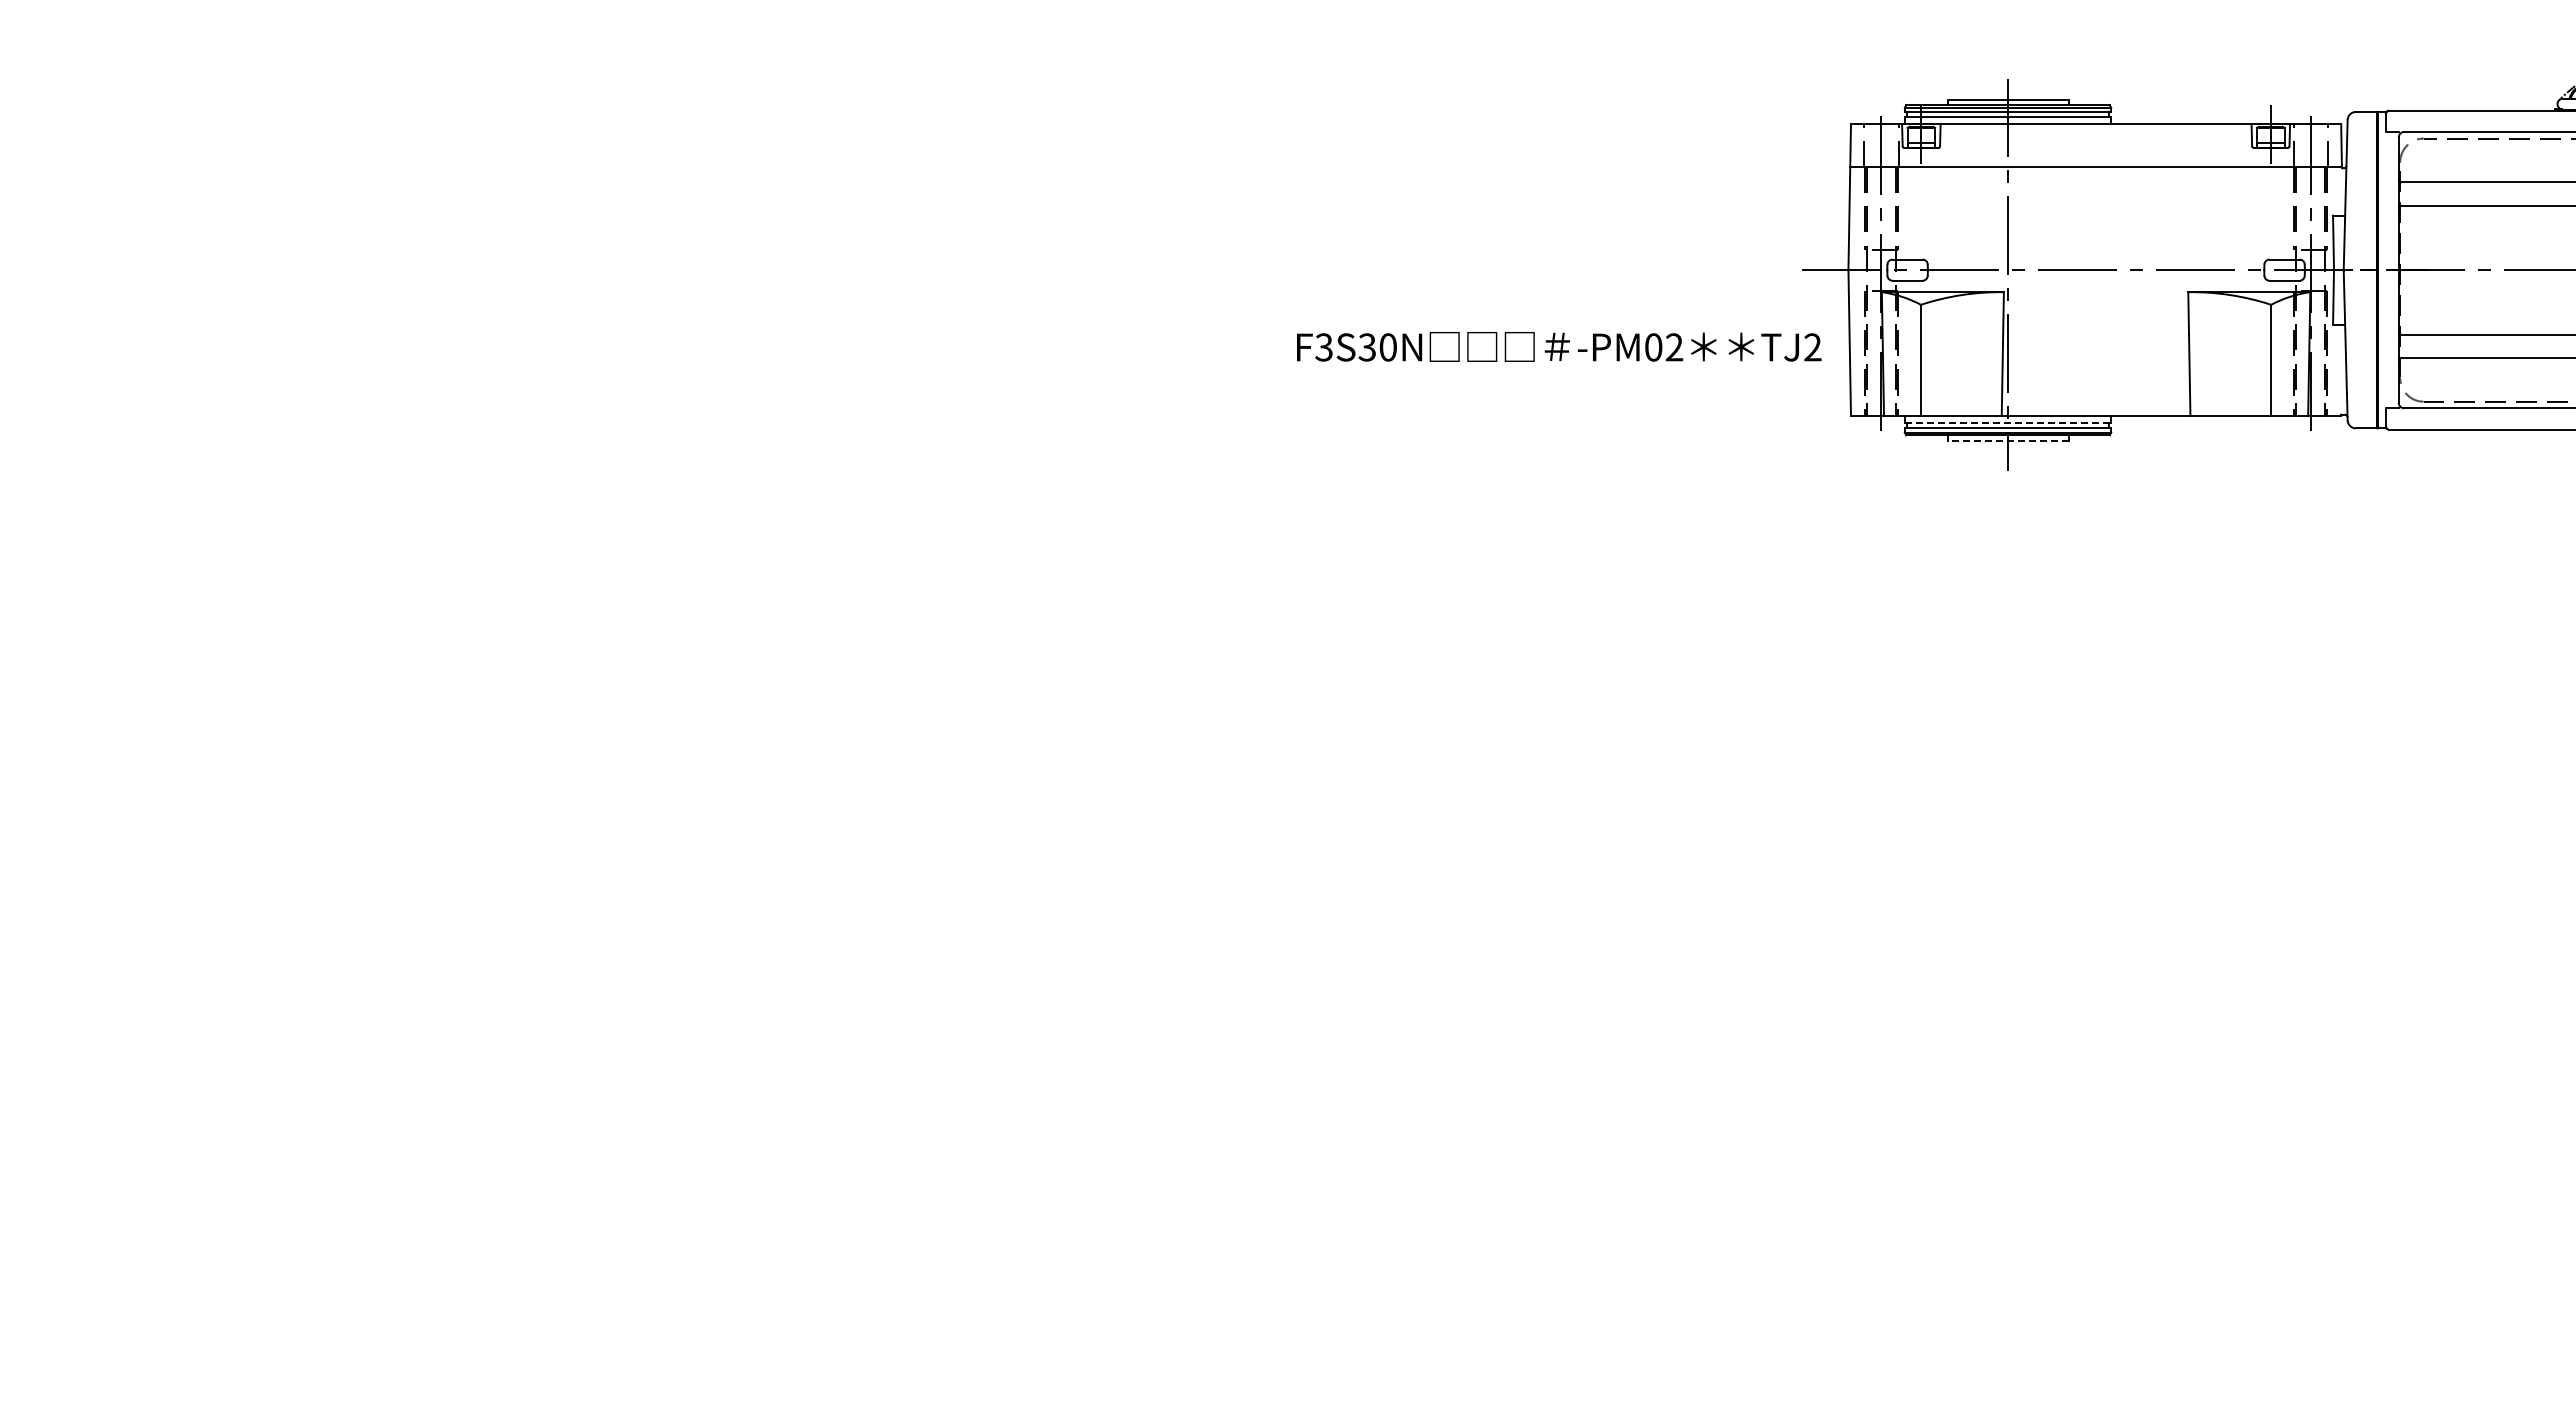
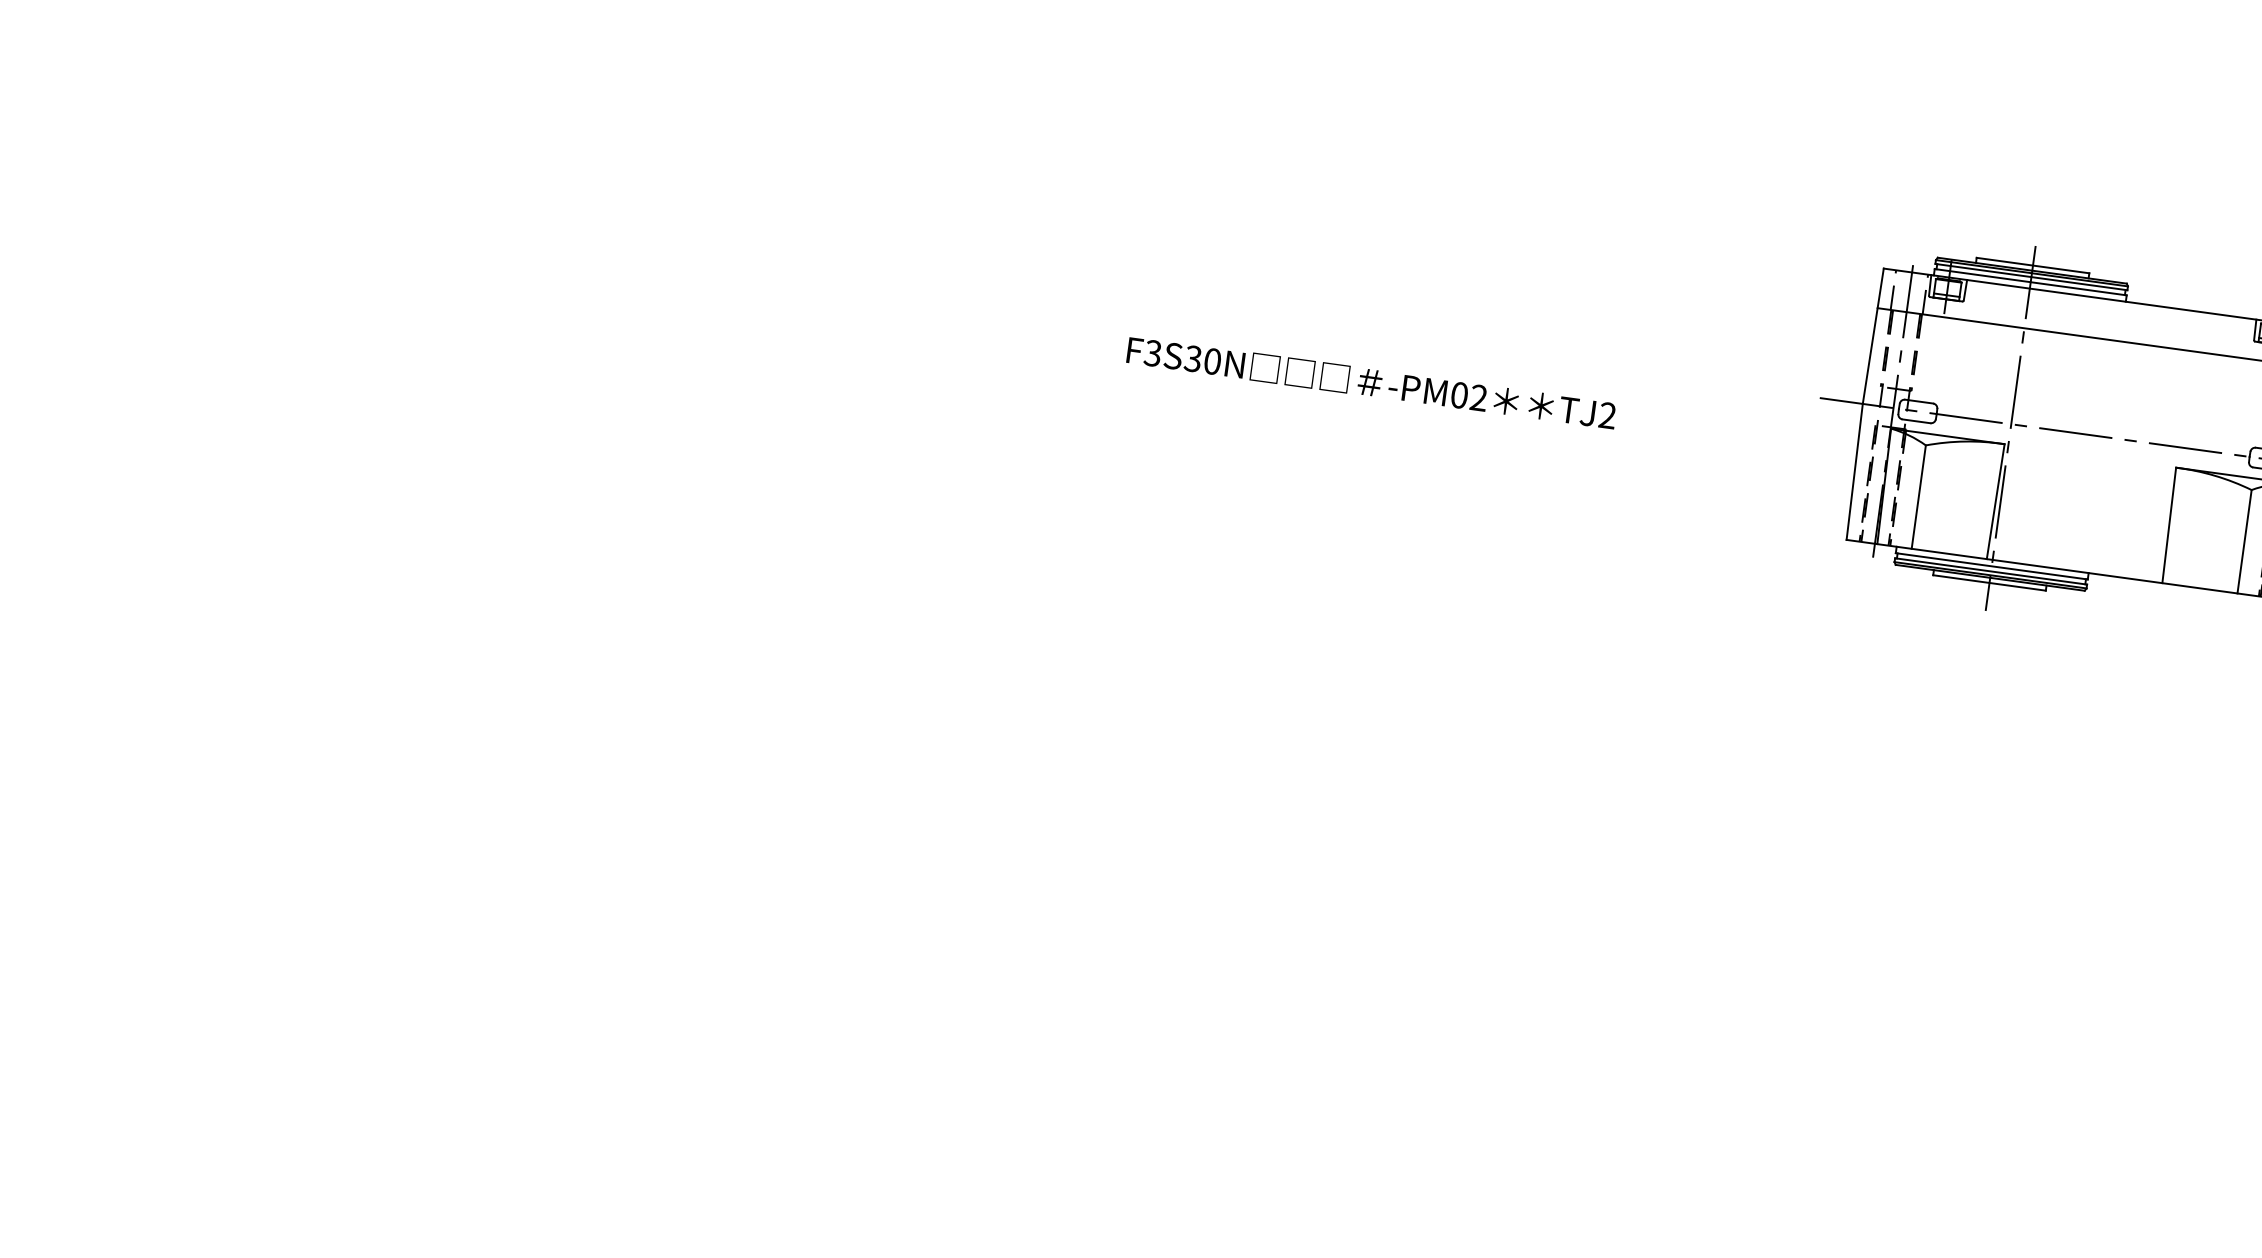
text: (1559, 346) -> (1372, 382), moved
line: (2008, 422) -> (1992, 566), dashed -> solid
line: (2008, 440) -> (1989, 582), dashed -> solid

